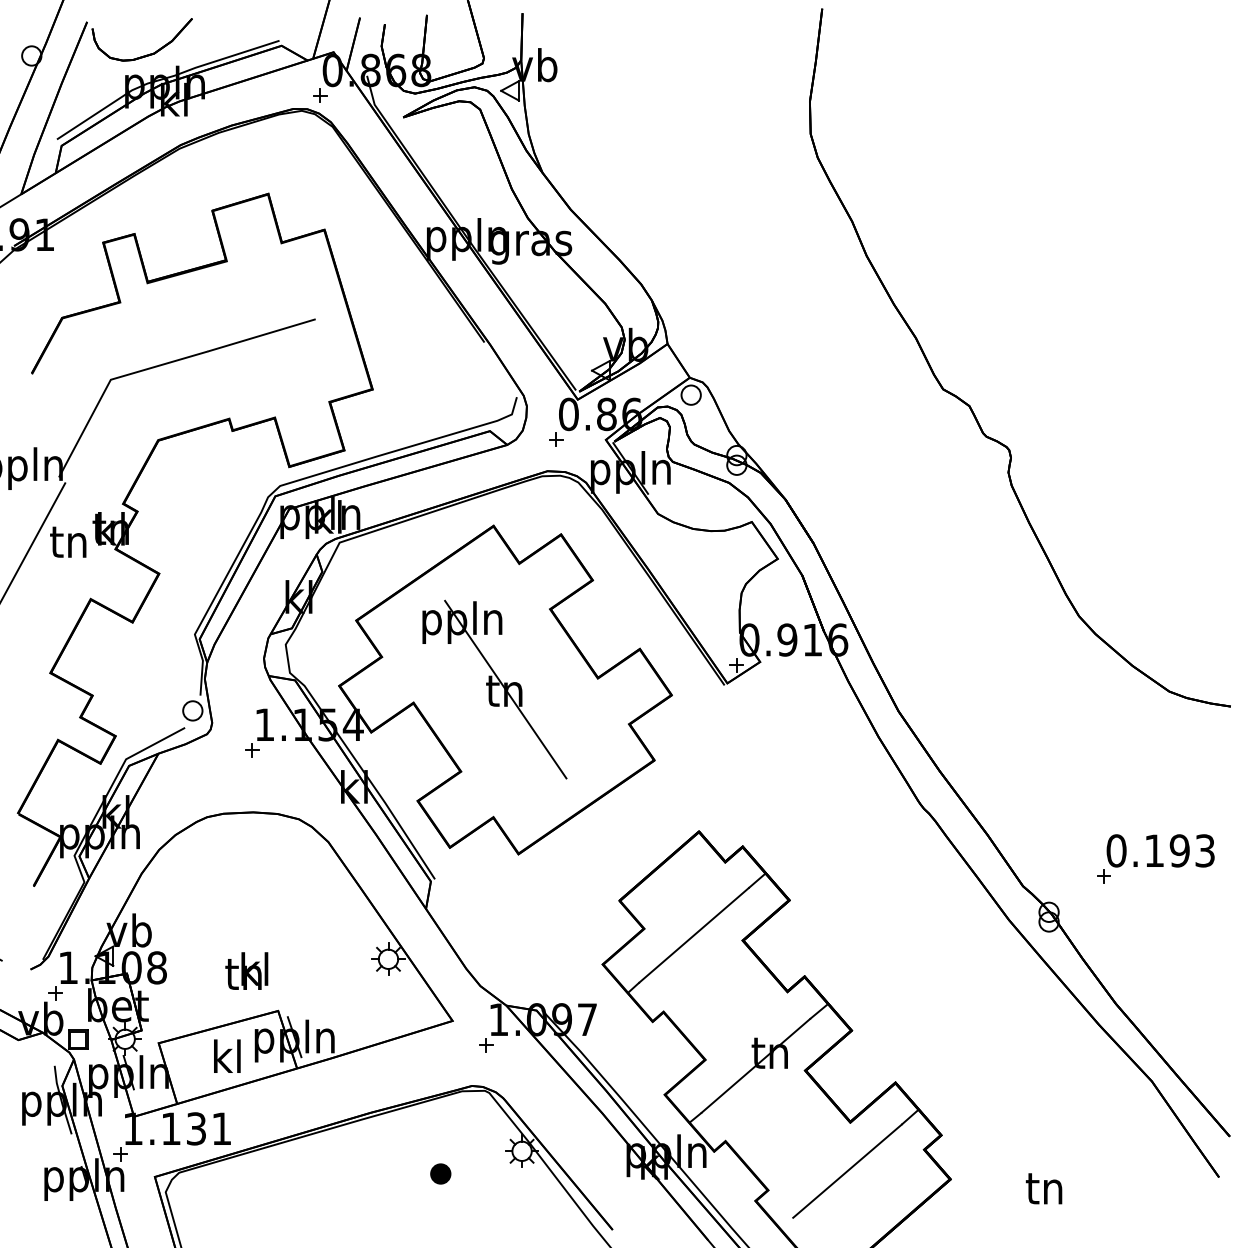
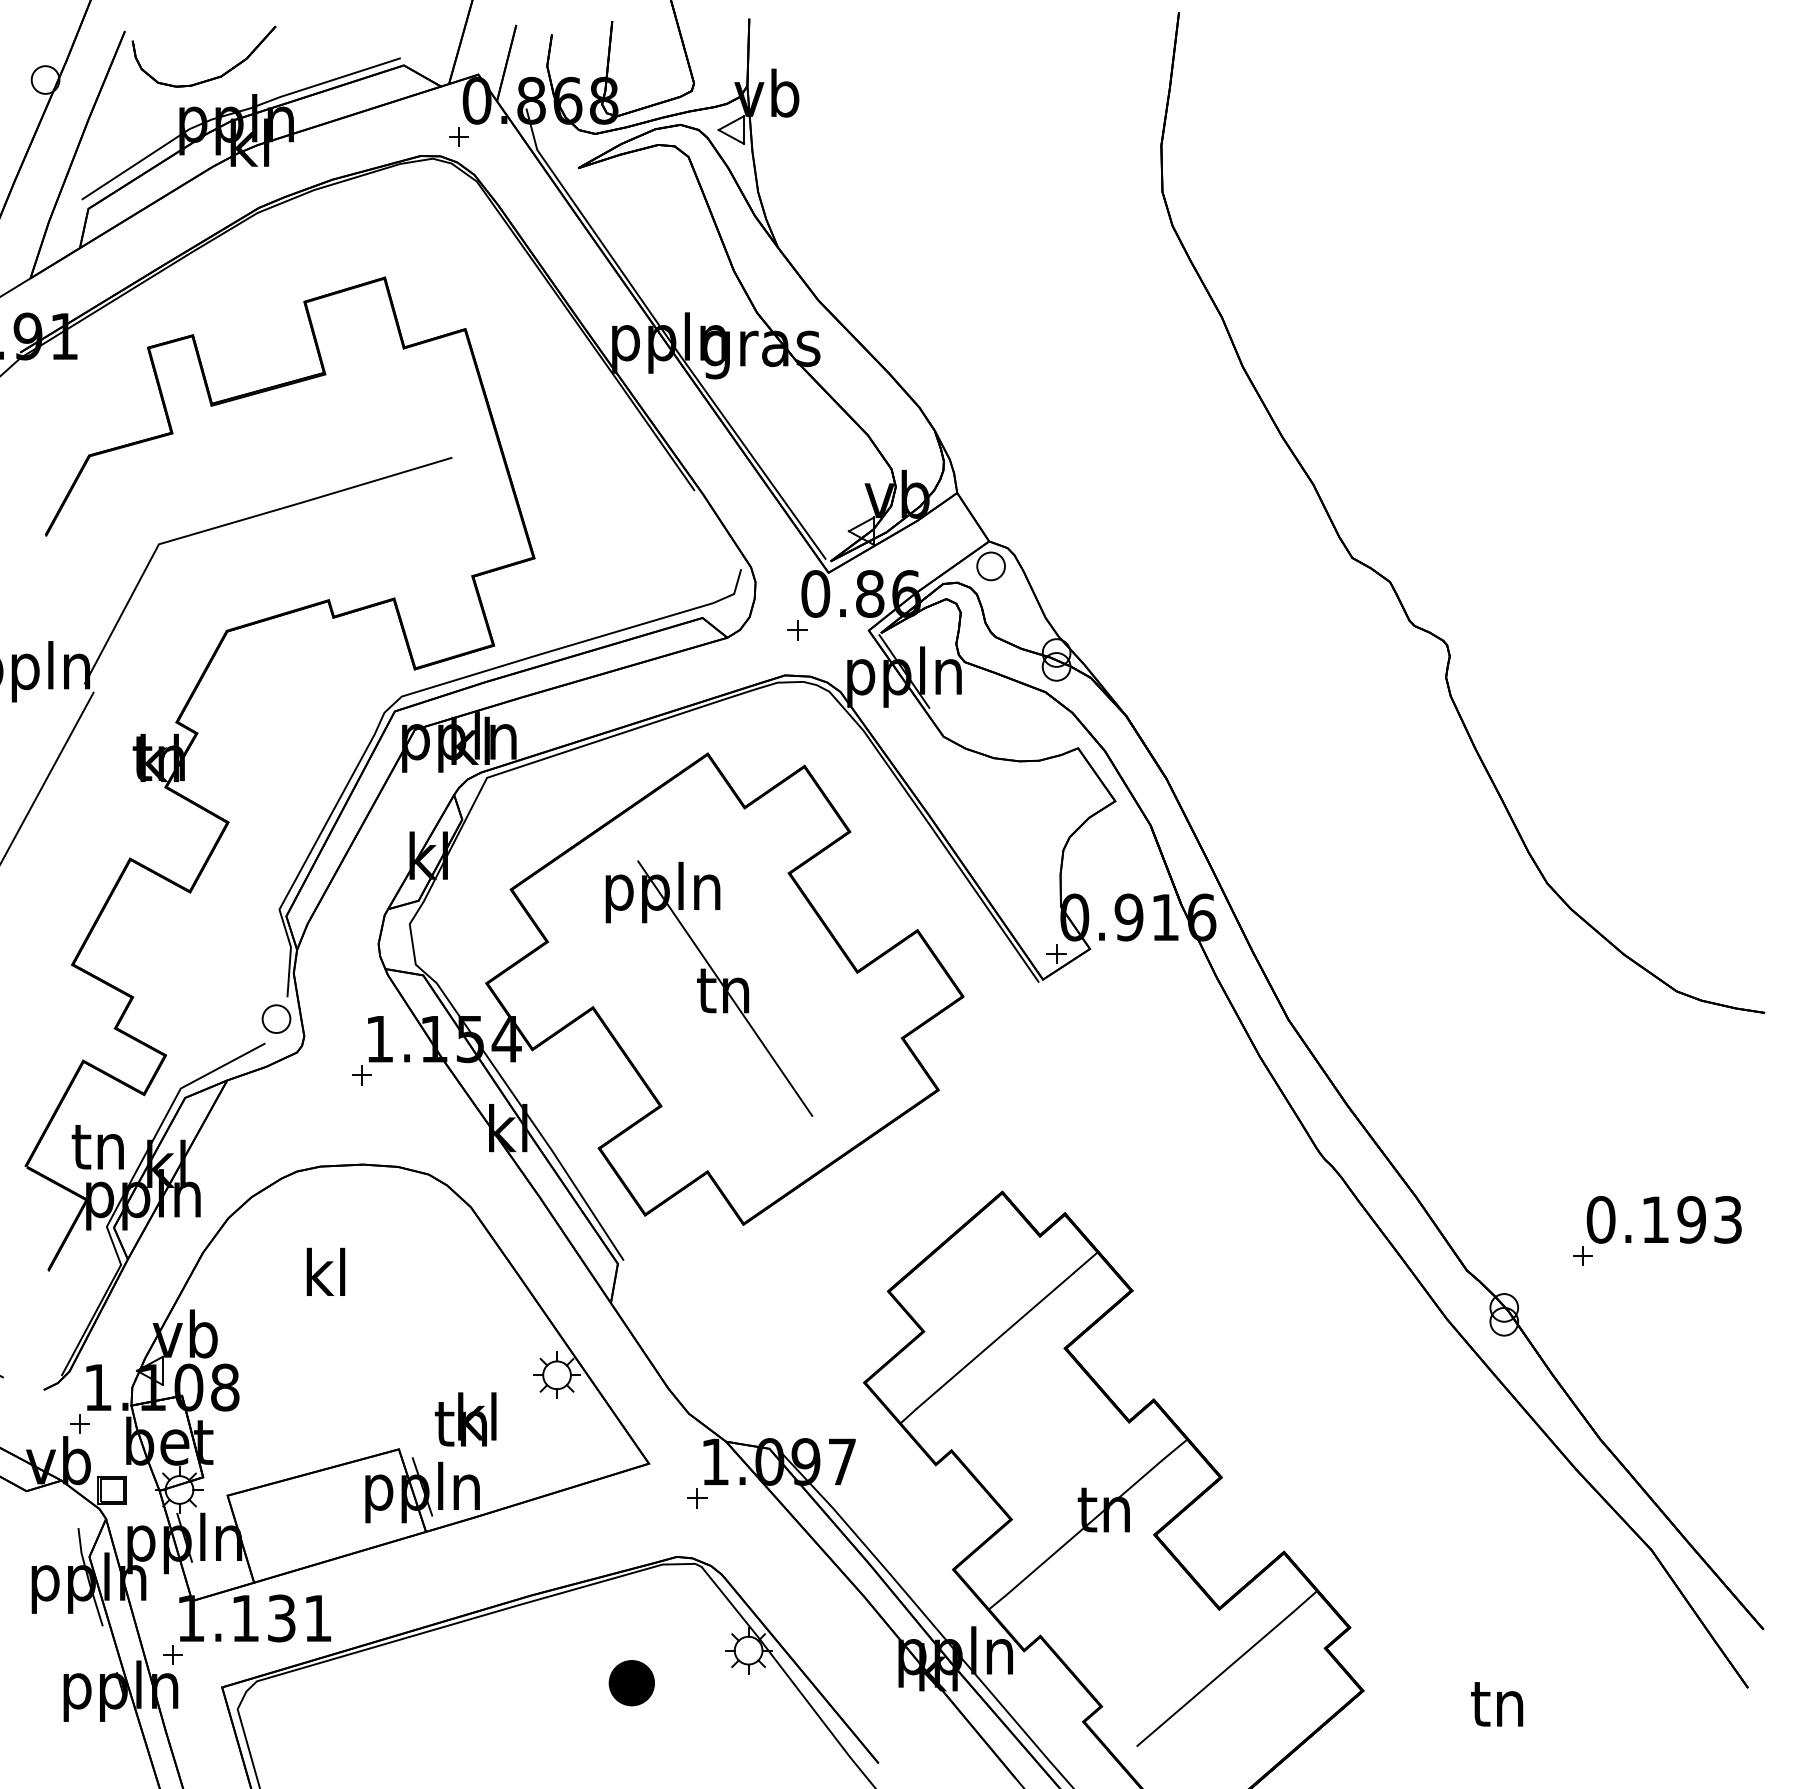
text: (68, 541) -> (98, 1146), moved
text: (246, 970) -> (465, 1418), moved
text: (227, 1055) -> (326, 1270), moved
part: (440, 1173) -> (631, 1682), size x1.6

